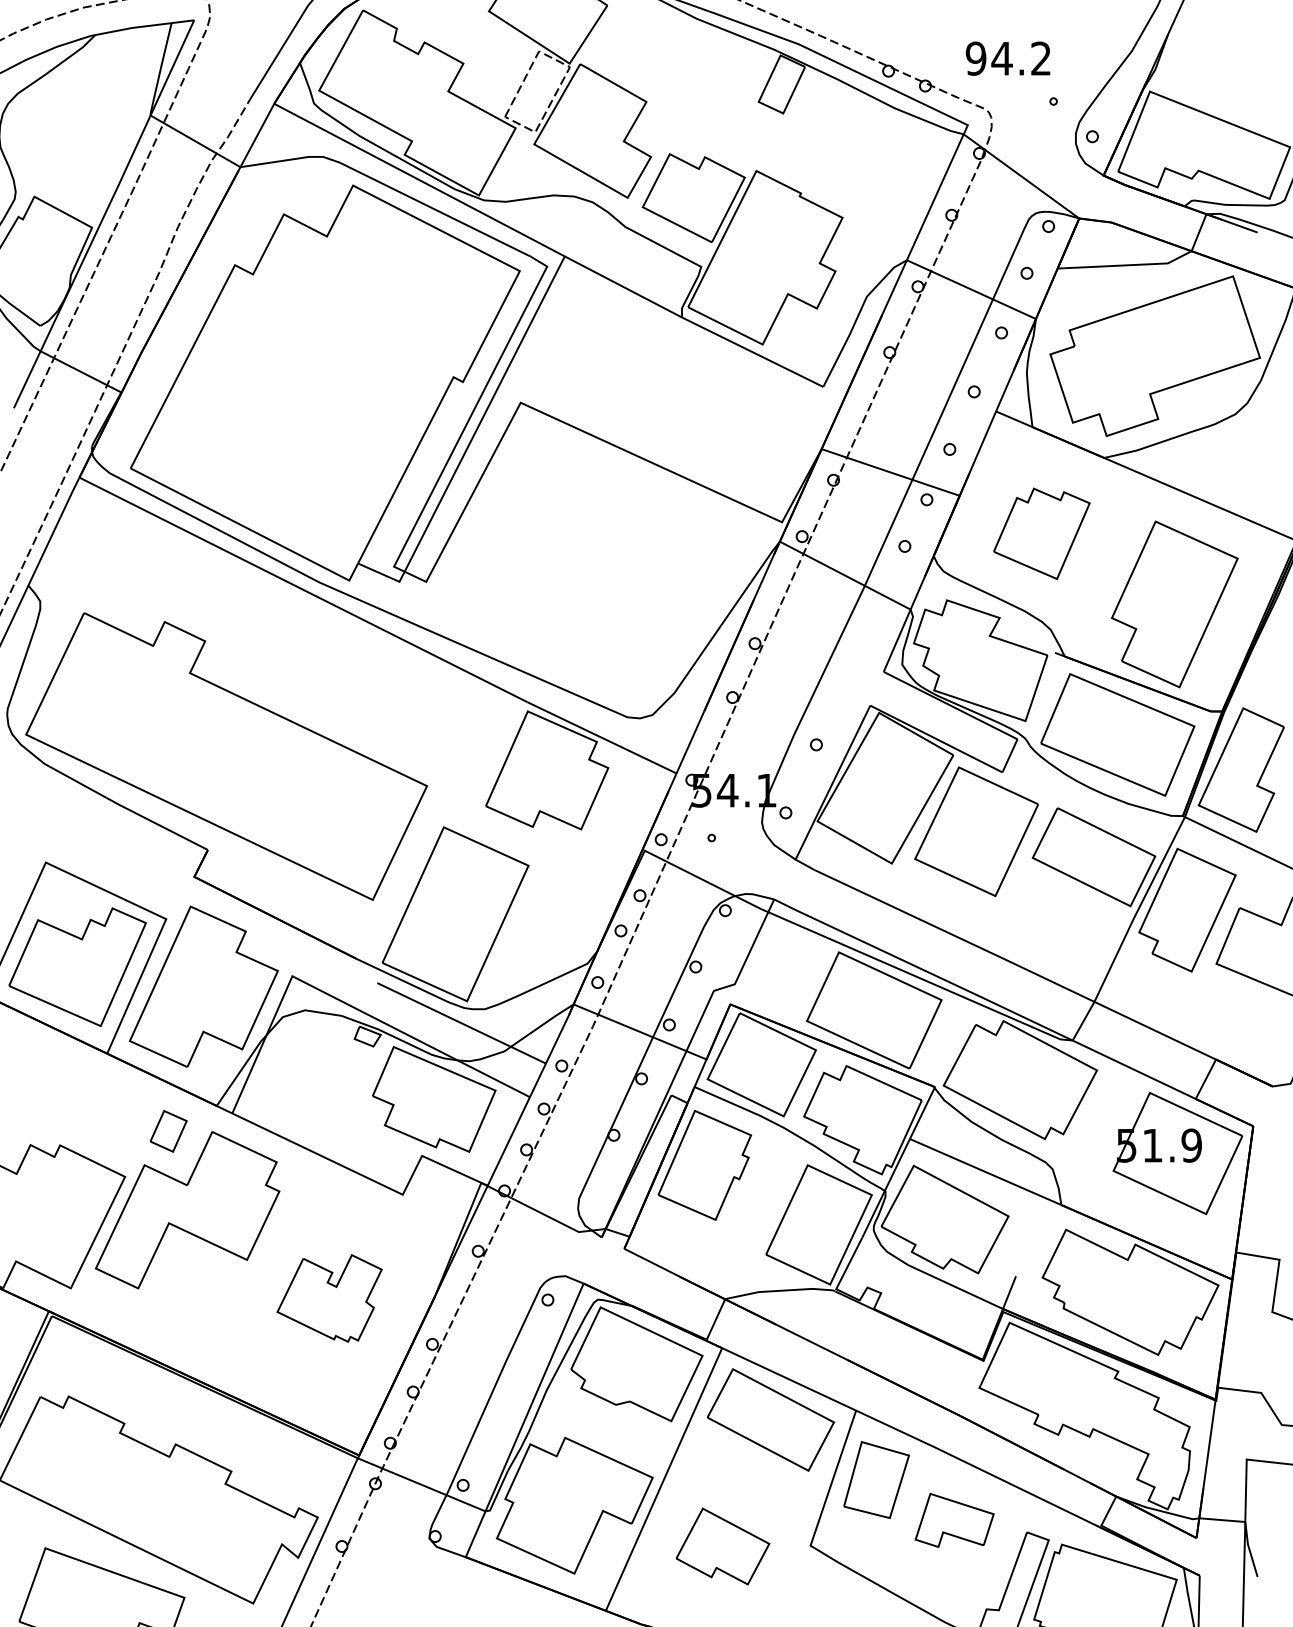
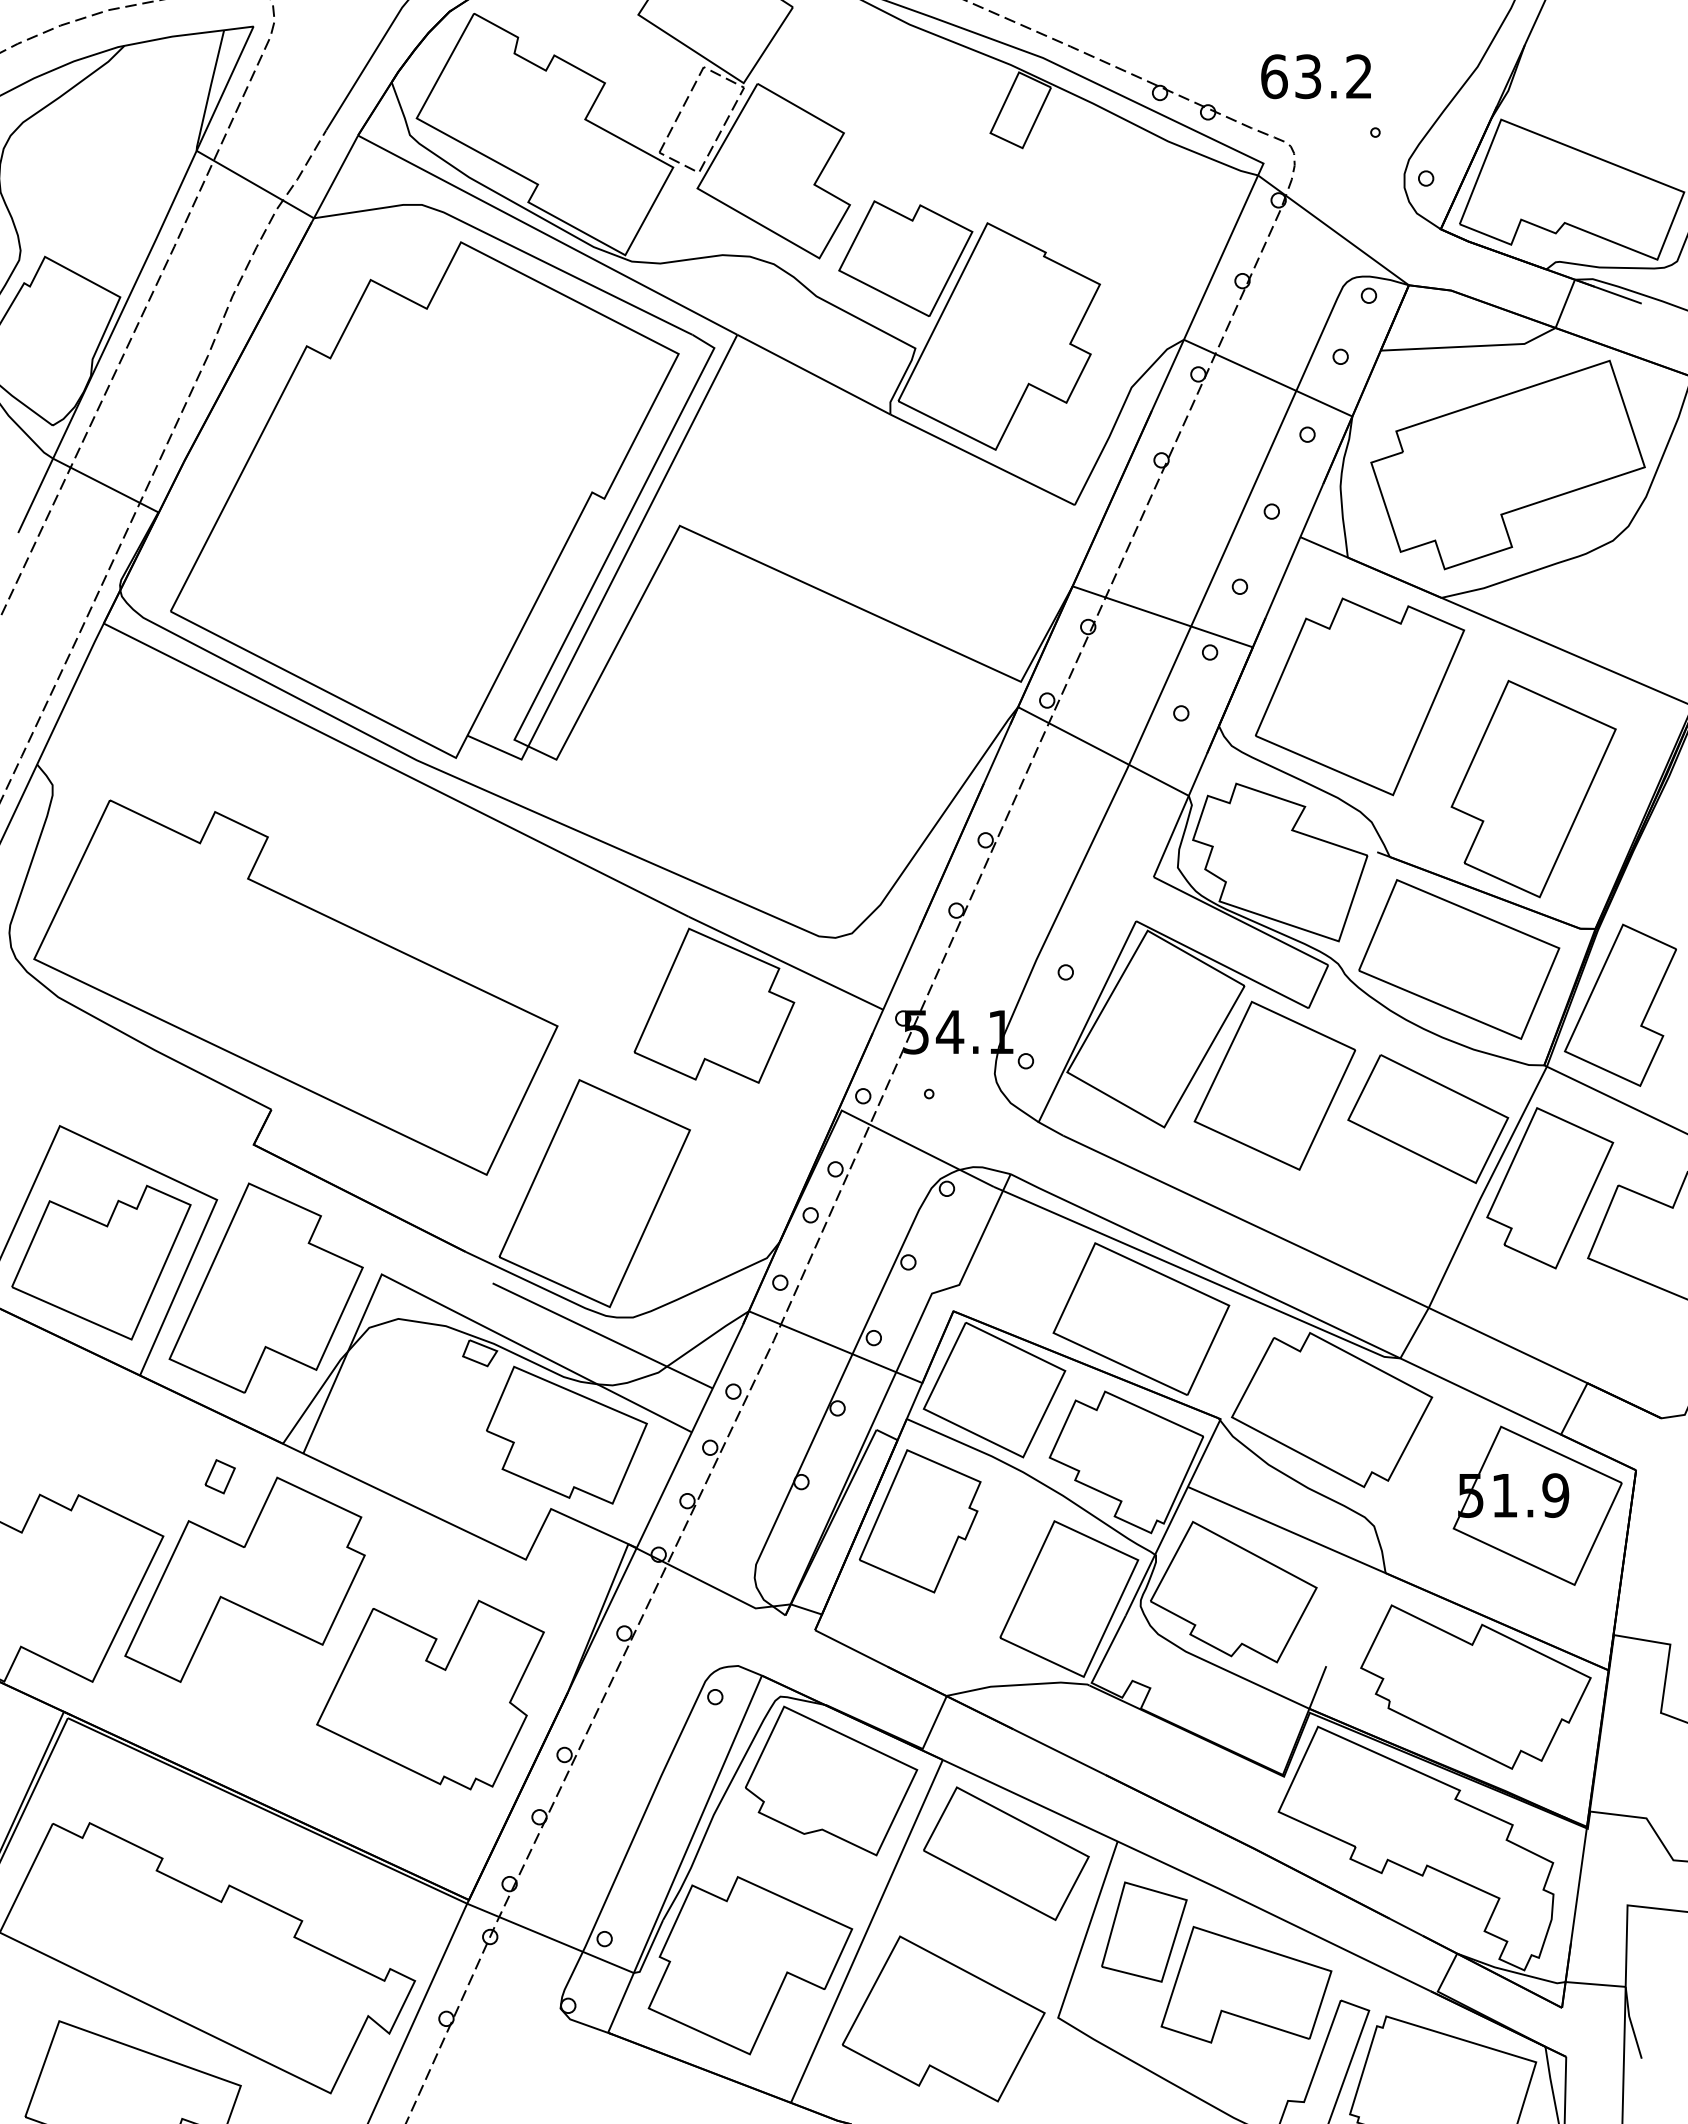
text: (988, 58) -> (1290, 76), 94.2 -> 63.2
part: (1041, 533) -> (1359, 696), size x1.67
part: (168, 1130) -> (220, 1475), size x0.62
part: (329, 1298) -> (430, 1695), size x1.67
part: (954, 1520) -> (1246, 1984), size x1.67
part: (722, 1546) -> (943, 2018), size x1.67

